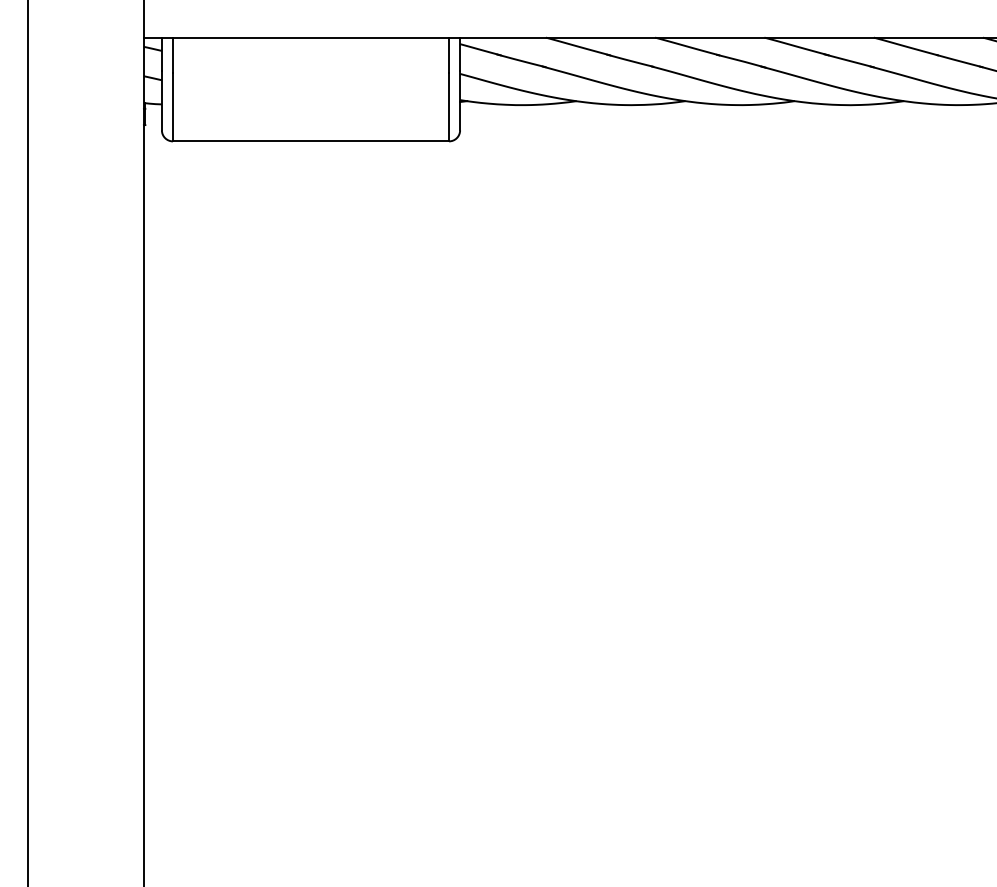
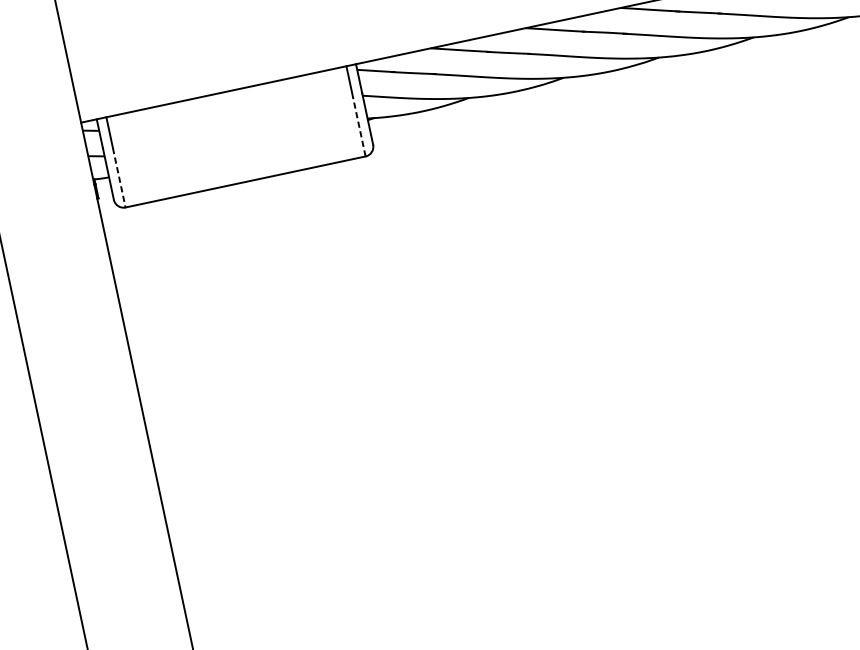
line: (449, 106) -> (359, 126), solid -> dashed
line: (172, 107) -> (118, 178), solid -> dashed

